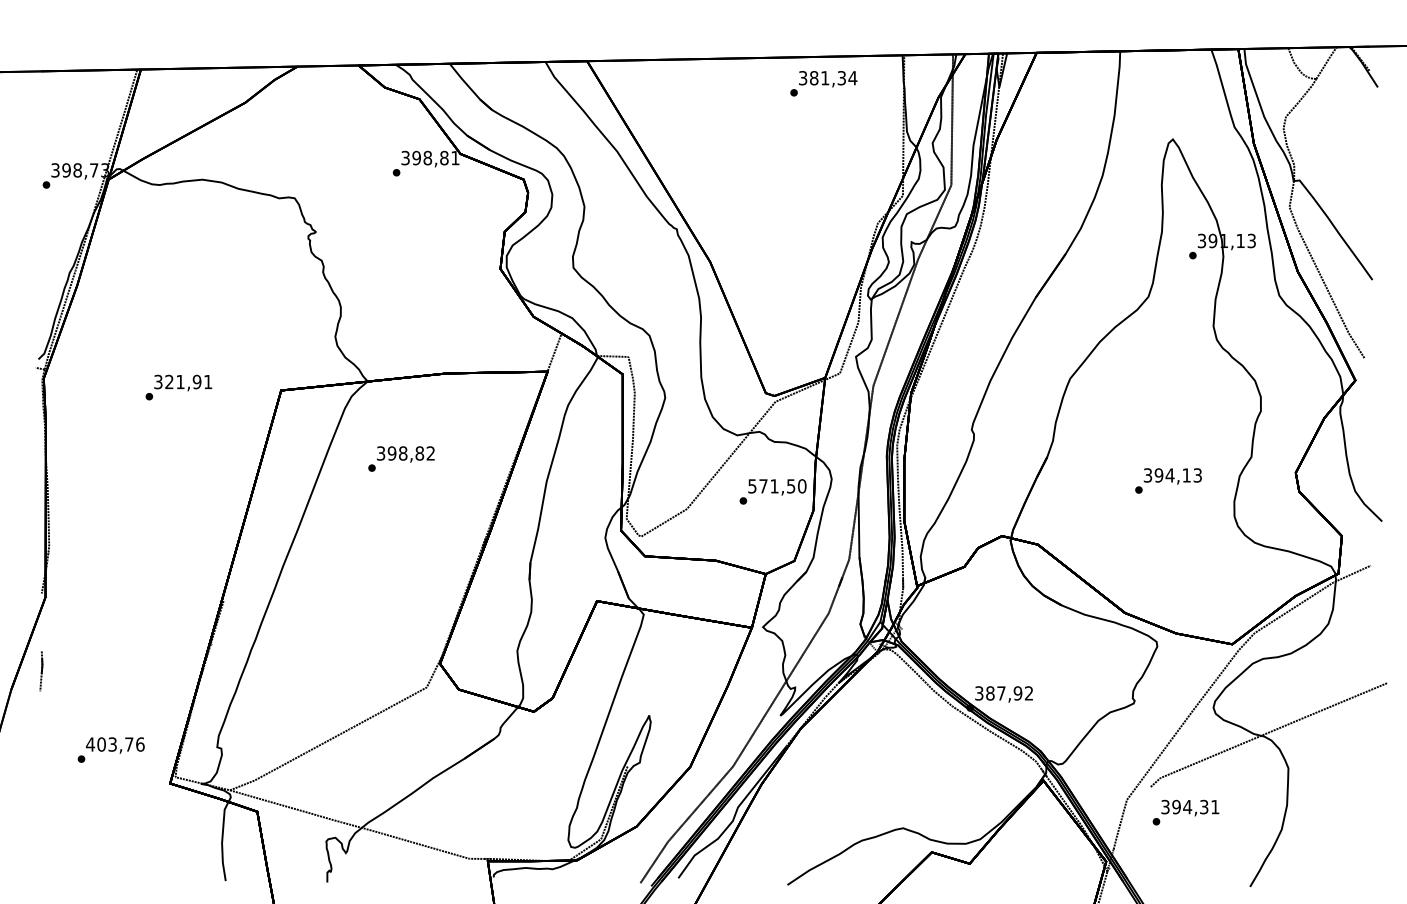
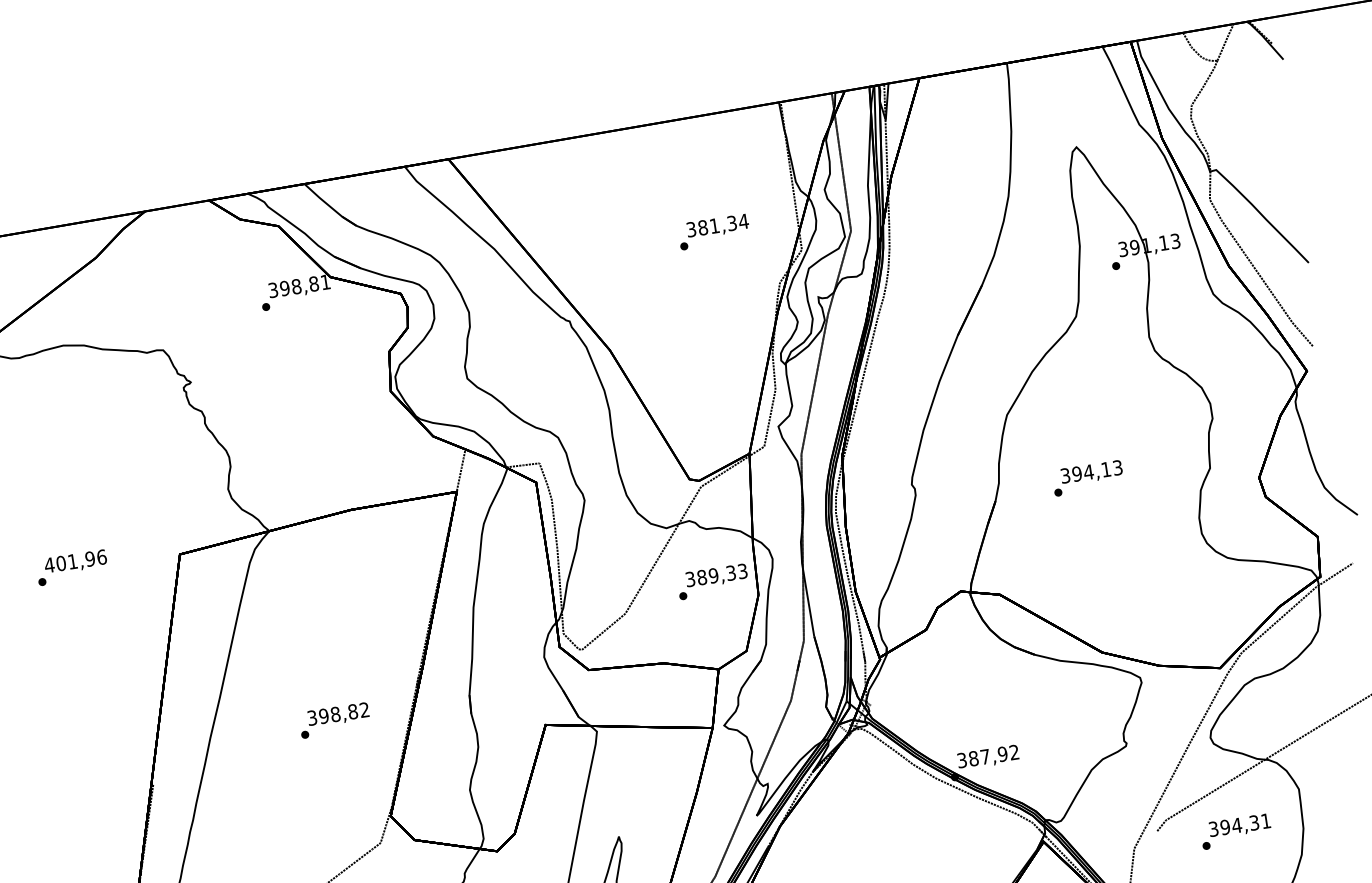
text: (823, 83) -> (713, 231), moved
text: (182, 381) -> (74, 560), 321,91 -> 401,96
text: (401, 458) -> (334, 719), moved
text: (1168, 480) -> (1087, 477), moved
text: (777, 486) -> (716, 575), 571,50 -> 389,33
text: (1185, 812) -> (1235, 831), moved

